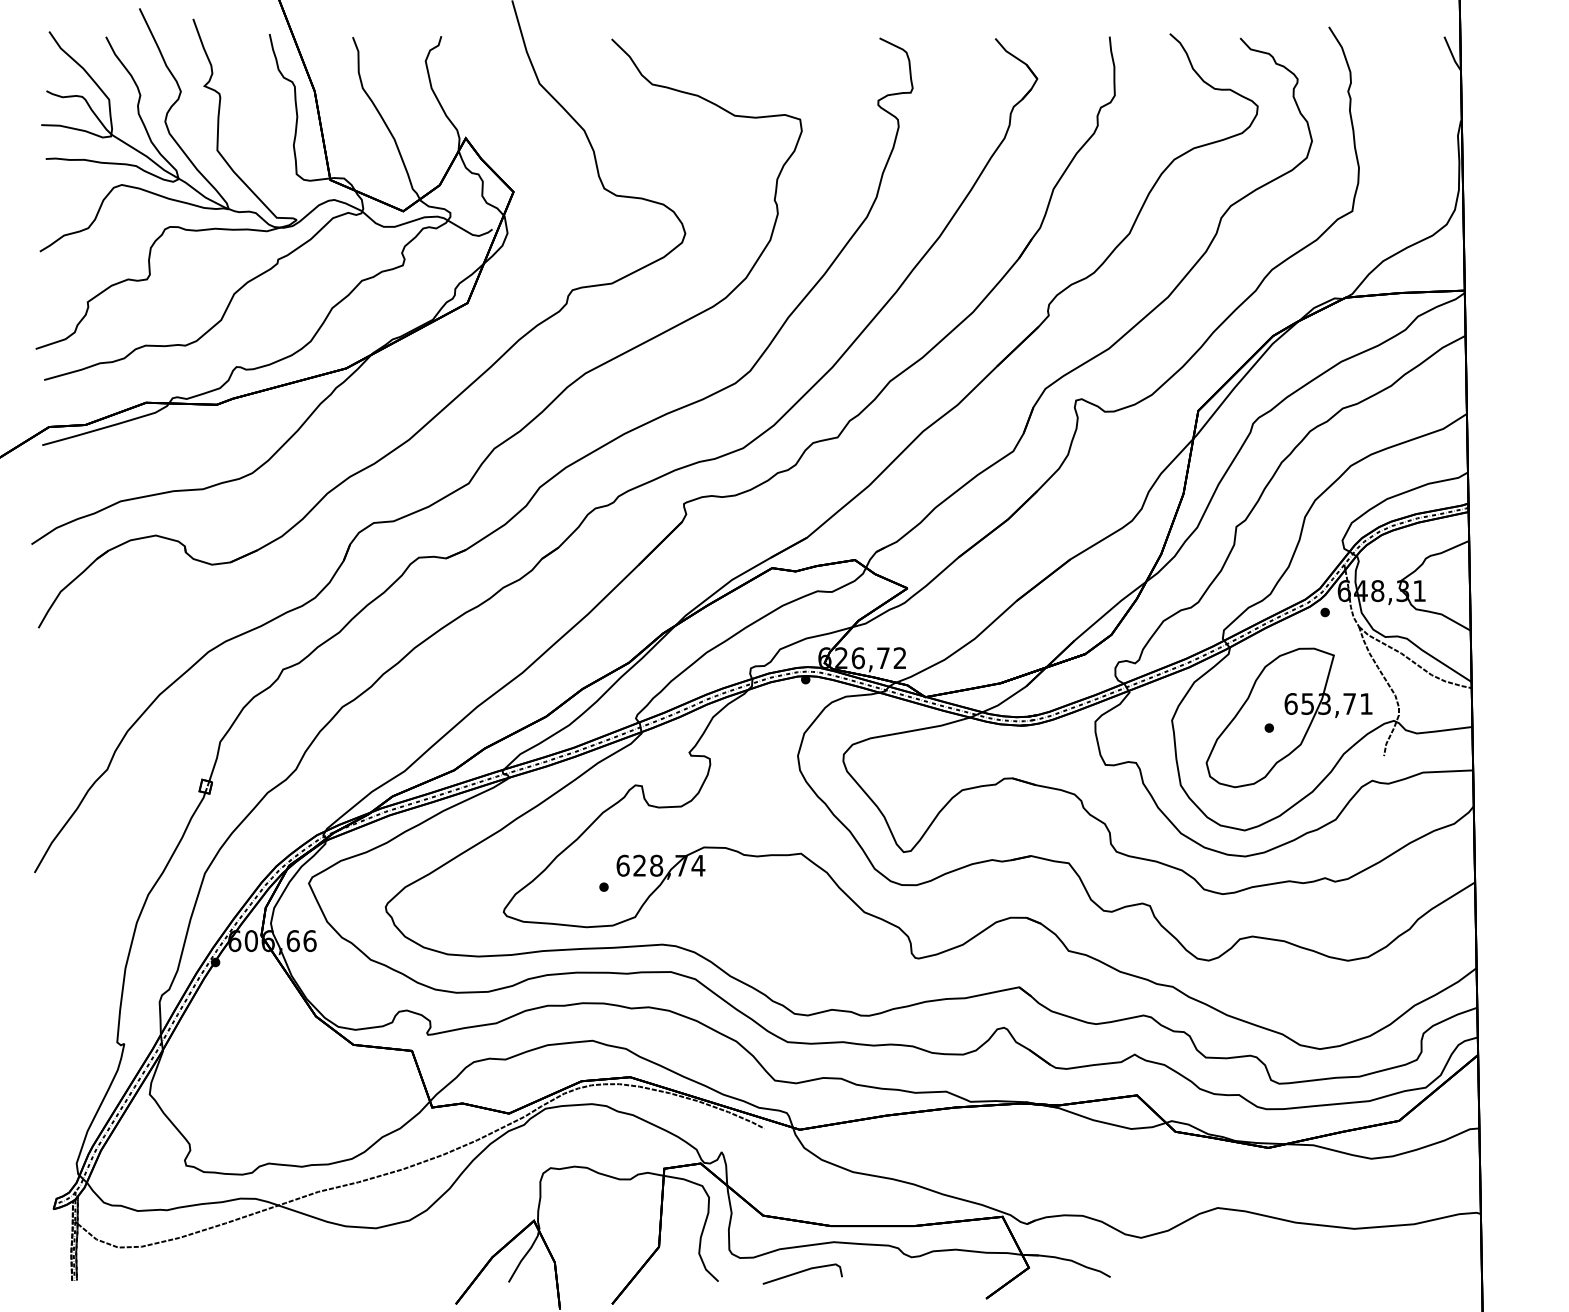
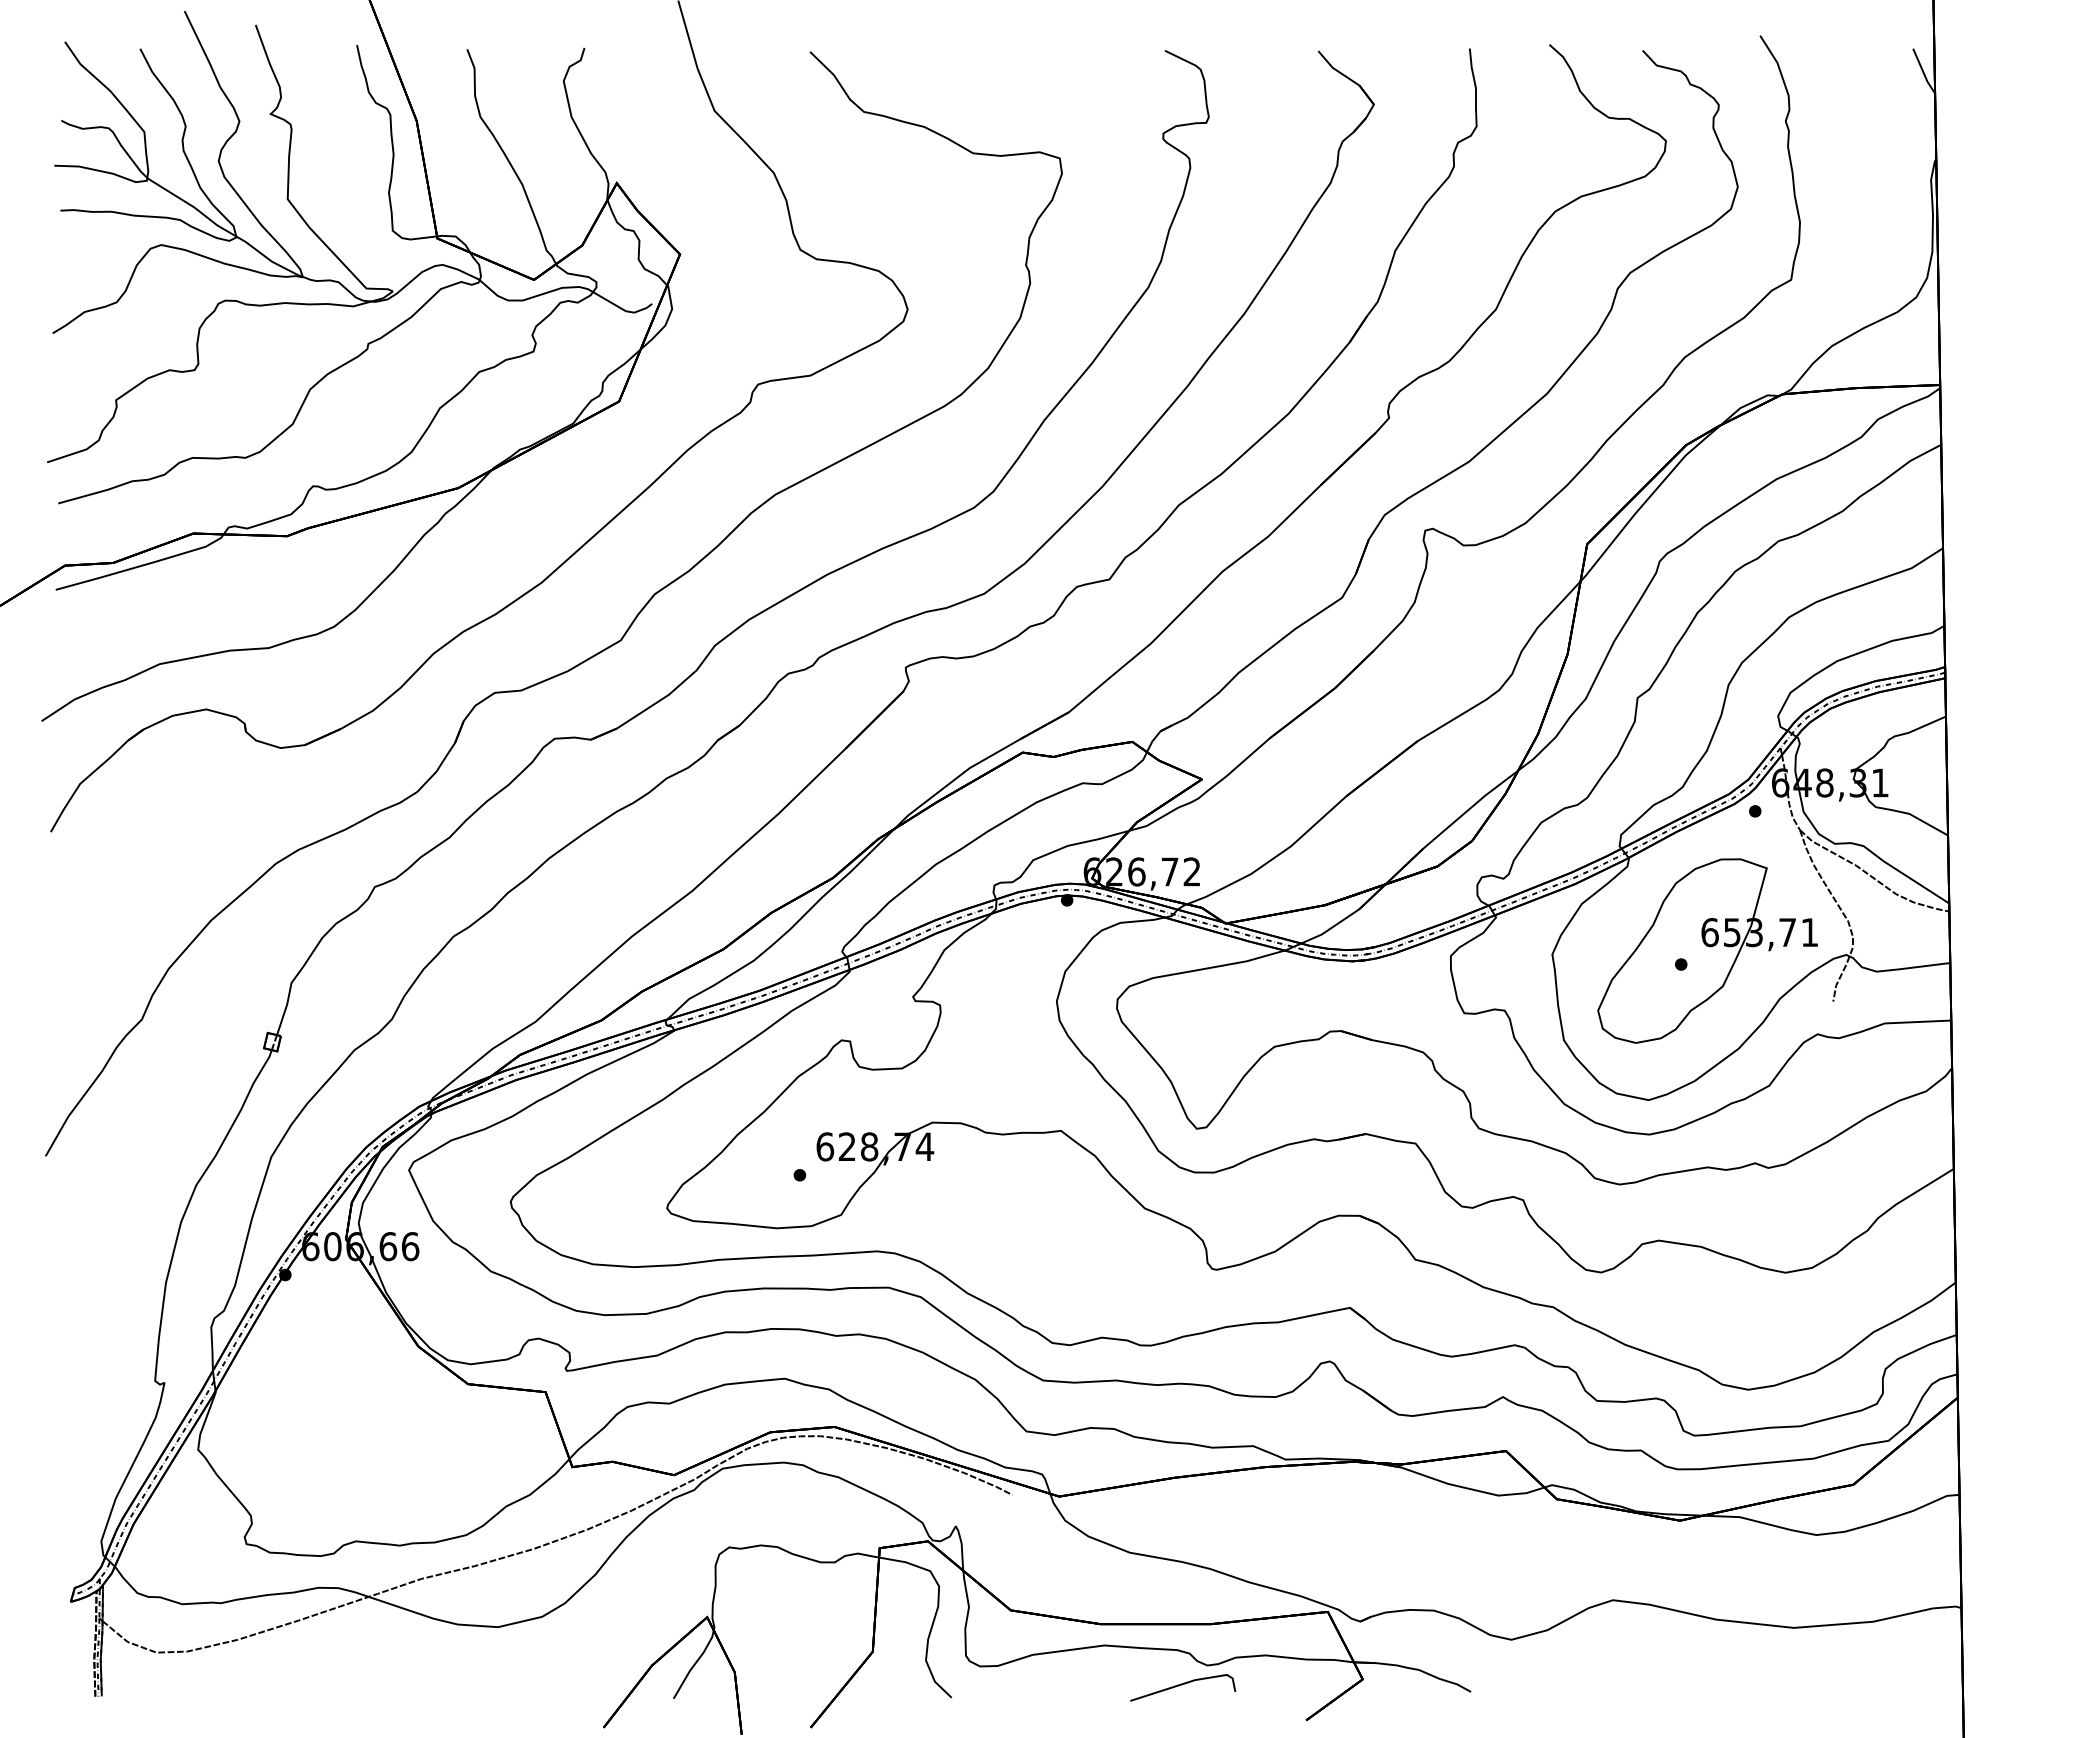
line: (802, 1272) -> (1182, 1685), moved

